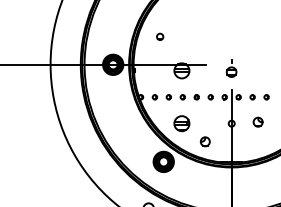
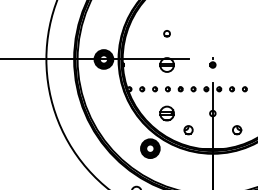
part: (159, 36) -> (166, 33), moved
part: (231, 68) -> (212, 62), size x0.62
part: (258, 122) -> (237, 130), moved

